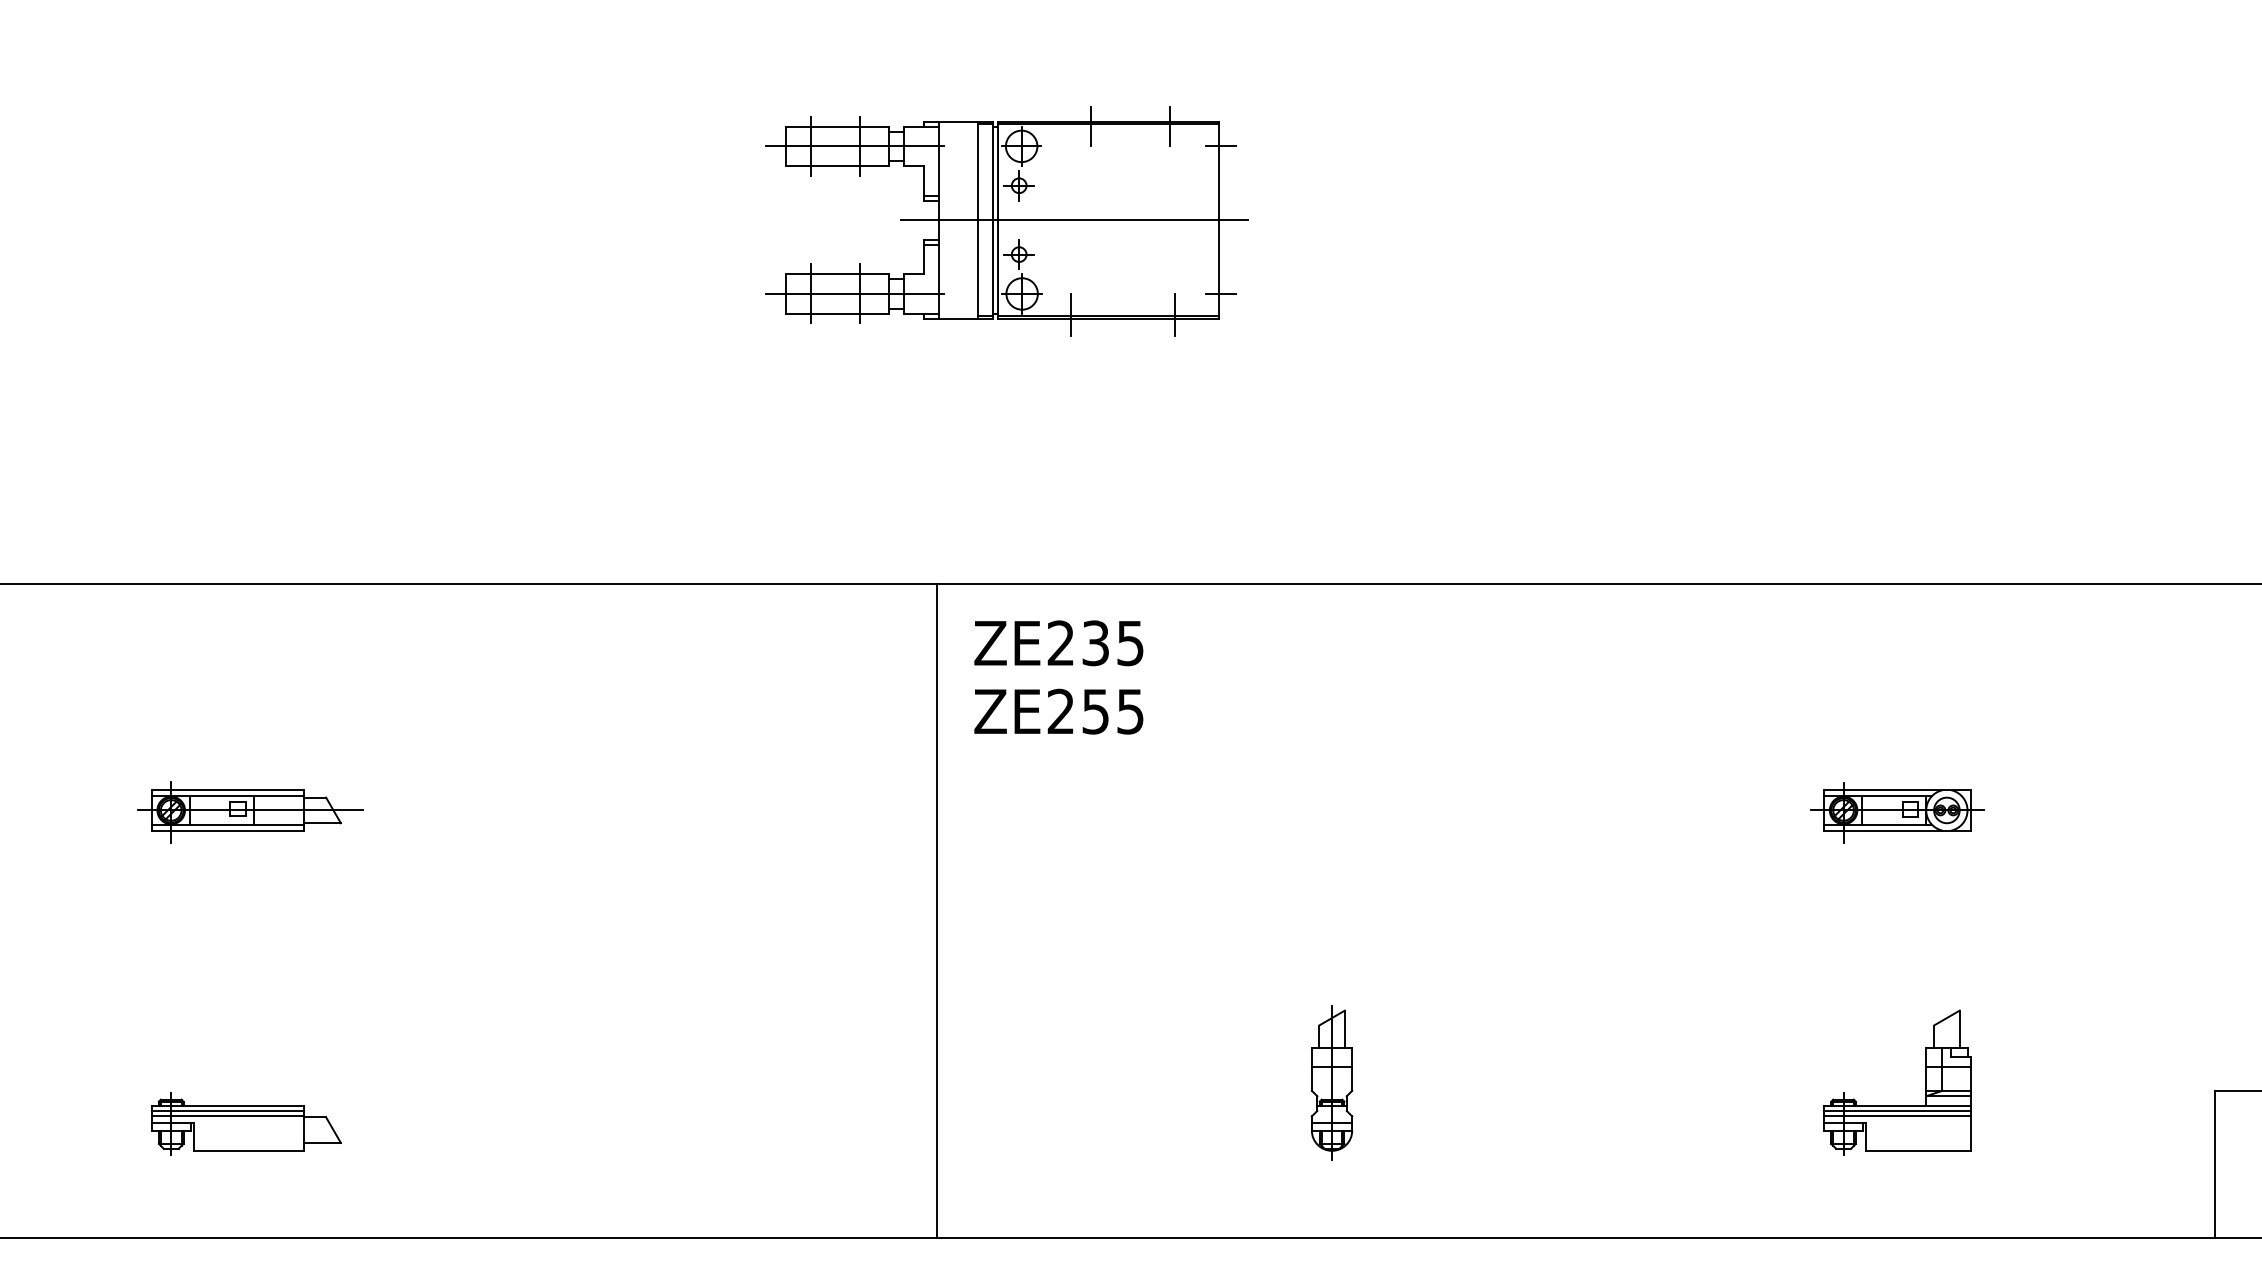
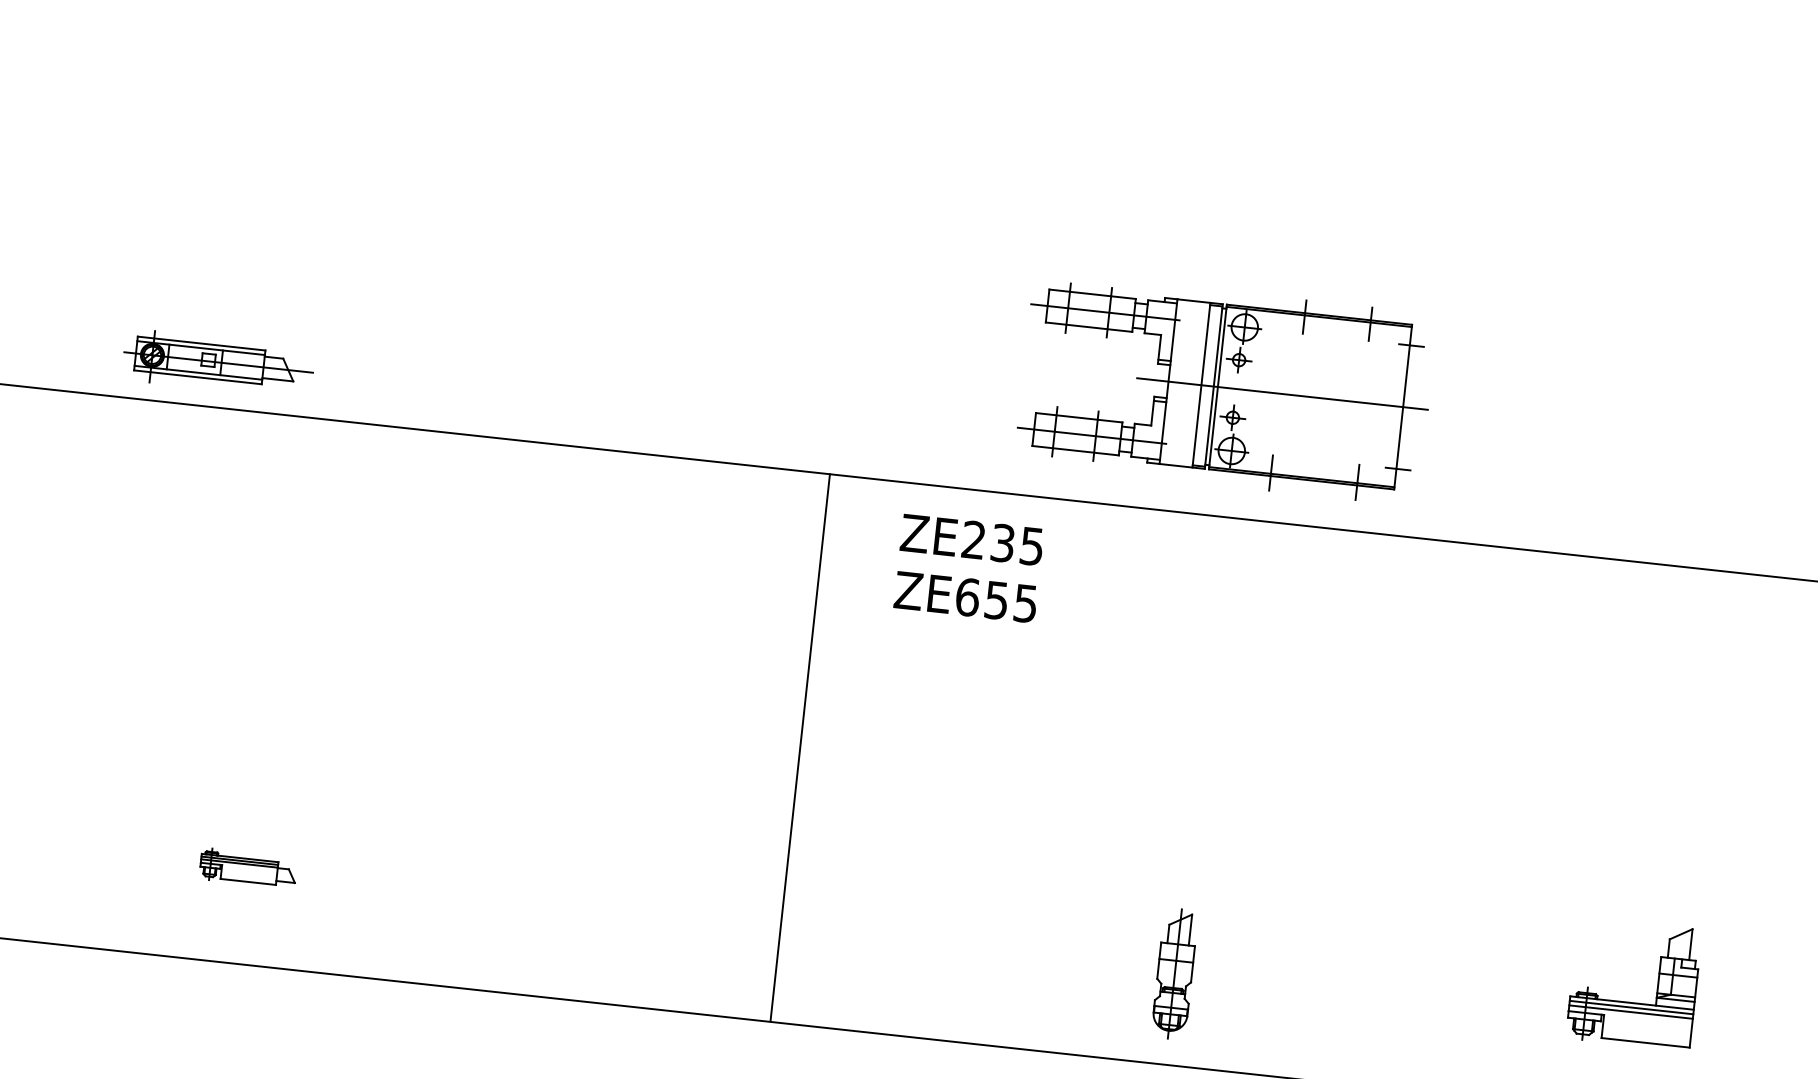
part: (1006, 221) -> (1225, 388), moved
text: (1061, 711) -> (968, 597), ZE255 -> ZE655
part: (250, 812) -> (218, 364), moved
part: (1897, 812) -> (1658, 757), removed
line: (936, 910) -> (800, 747), moved
part: (1331, 1082) -> (1174, 973), moved
part: (246, 1123) -> (248, 867), size x0.6

